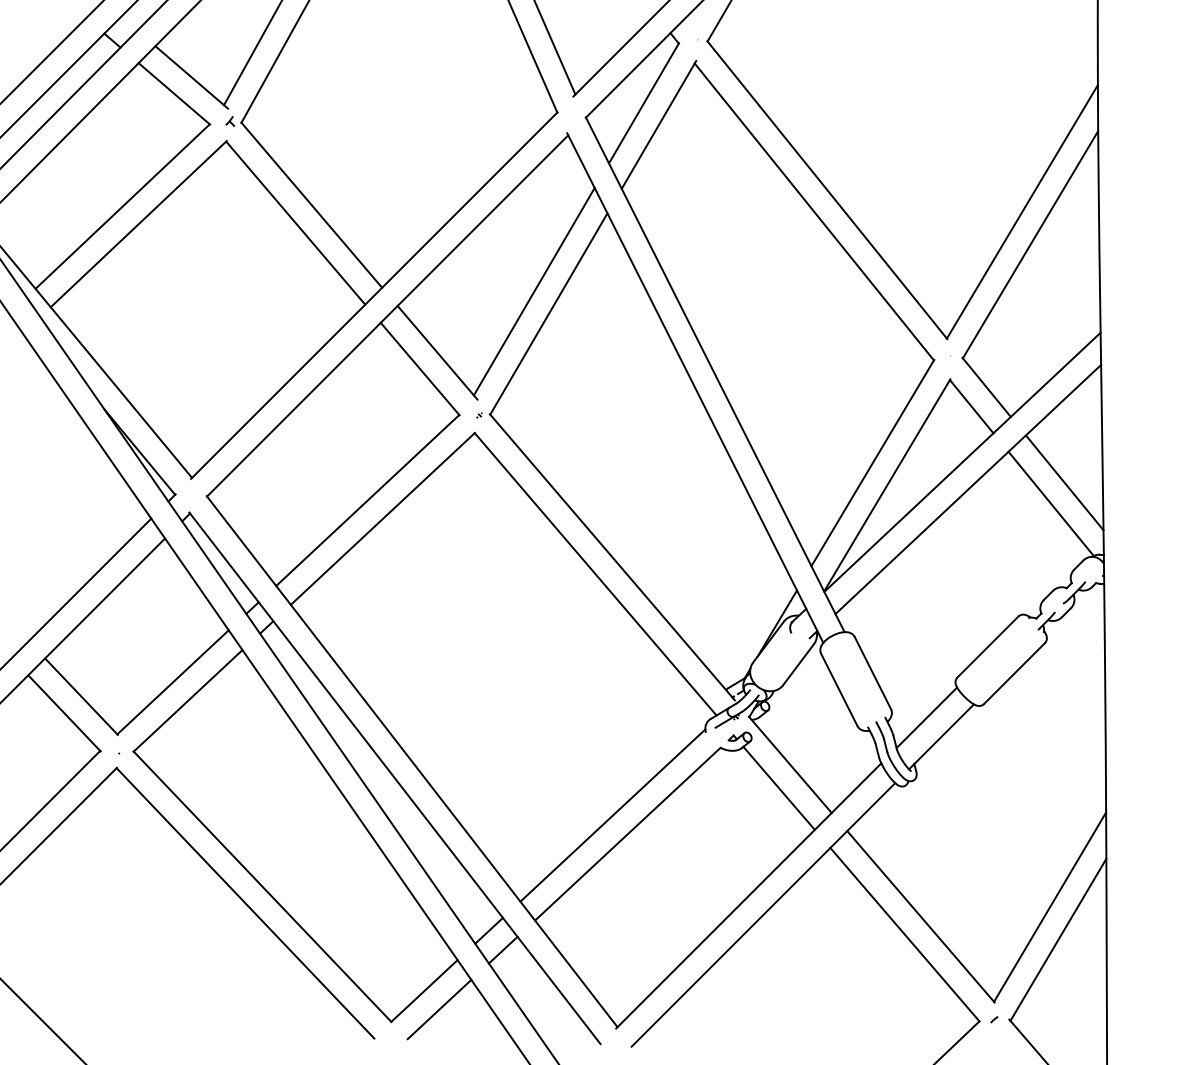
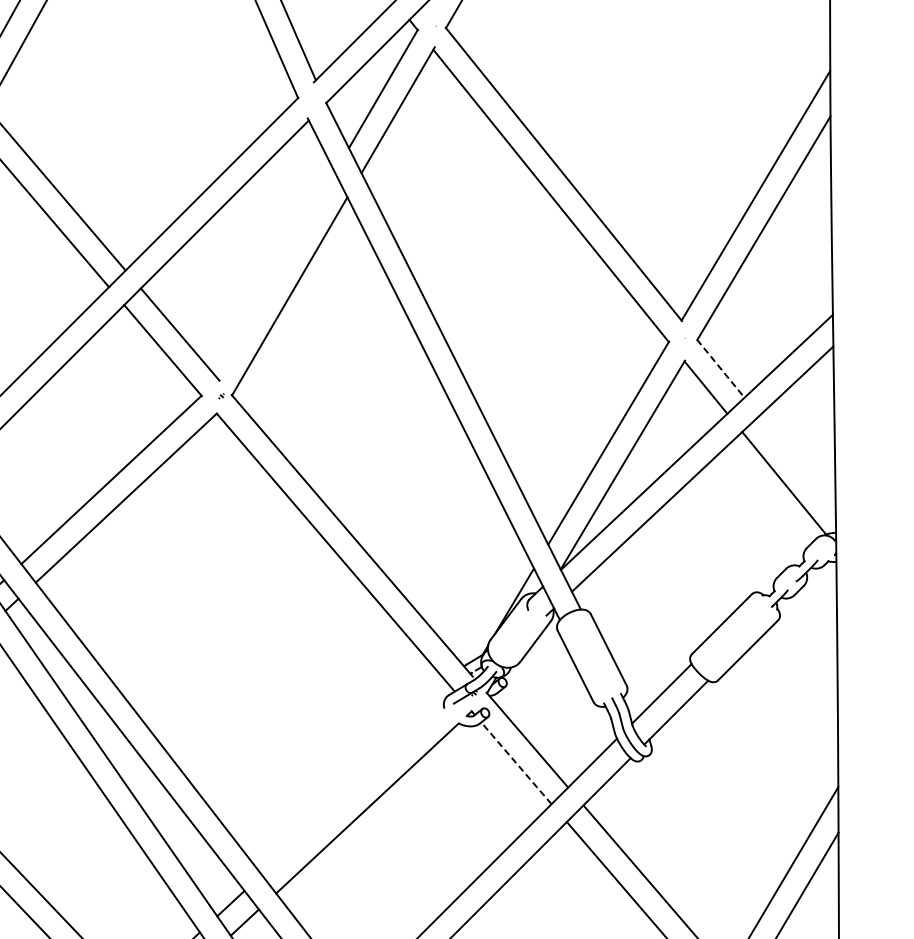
line: (533, 291) -> (274, 274), removed
line: (987, 387) -> (721, 368), solid -> dashed
line: (1064, 482) -> (797, 462), removed
line: (779, 788) -> (516, 763), solid -> dashed
line: (612, 815) -> (352, 790), removed

